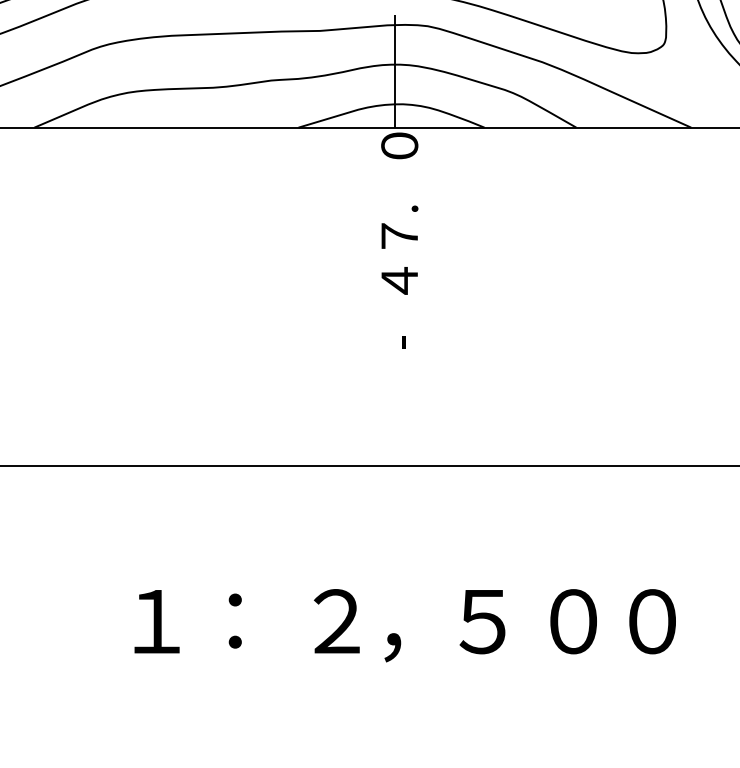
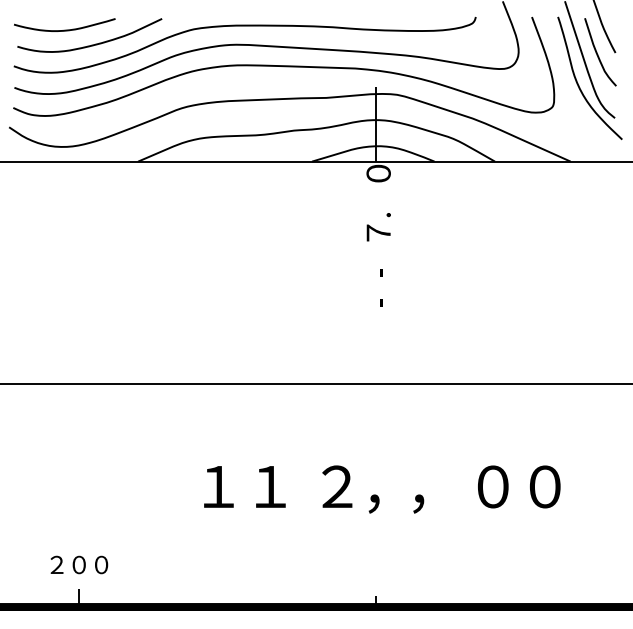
text: (399, 283) -> (378, 264), ４ -> -
text: (235, 621) -> (270, 486), ： -> １
text: (478, 625) -> (430, 489), ５ -> ，

